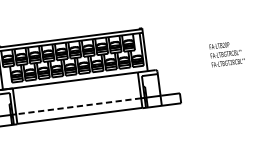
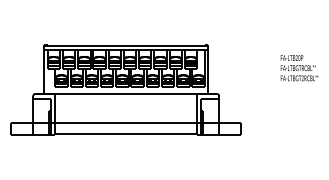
text: (227, 54) -> (299, 68), moved
line: (78, 106) -> (126, 123), dashed -> solid

